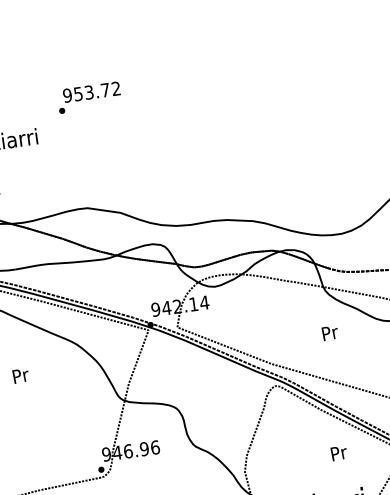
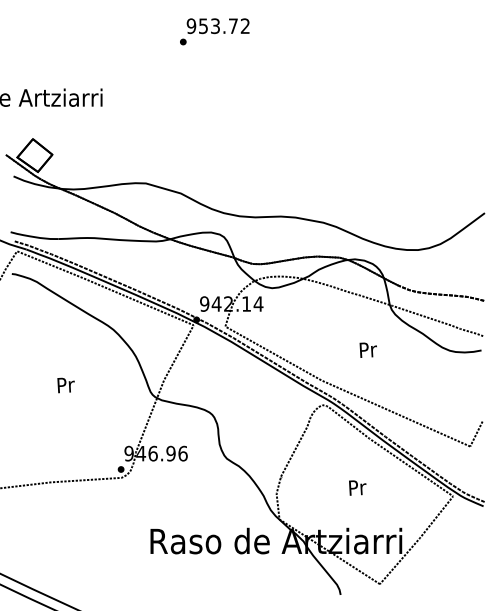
text: (89, 97) -> (214, 31), moved
text: (329, 332) -> (367, 349), moved
text: (20, 376) -> (65, 385), moved
text: (338, 452) -> (357, 487), moved

